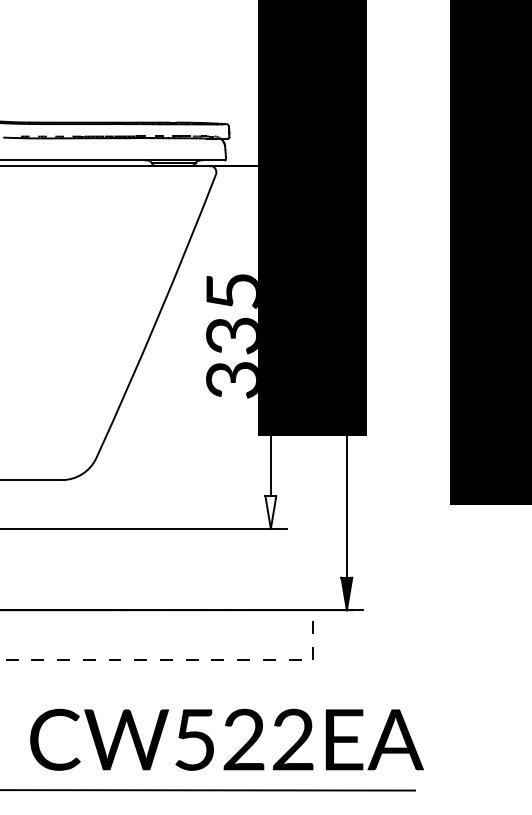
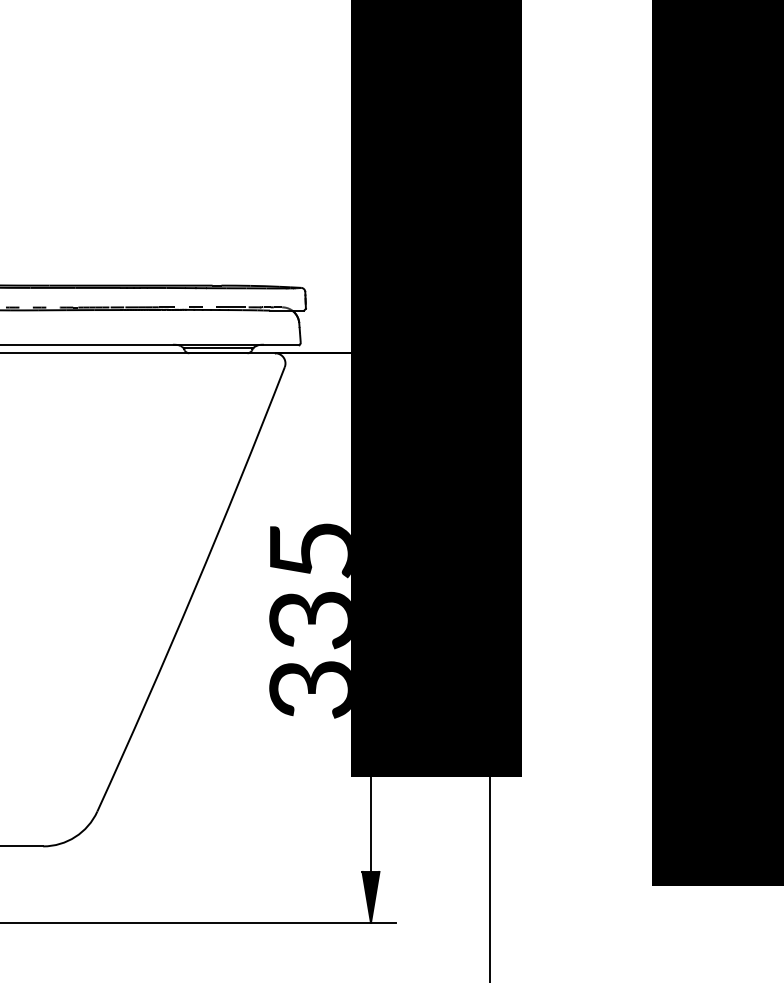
fill: (270, 512) -> (370, 897), added

